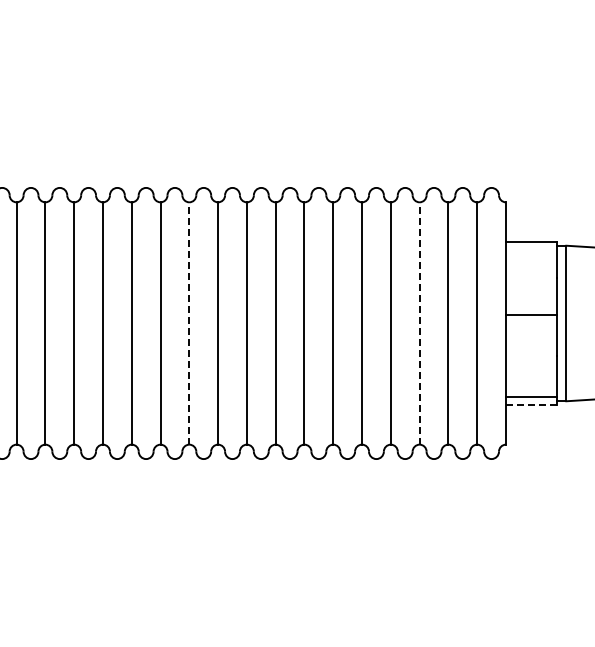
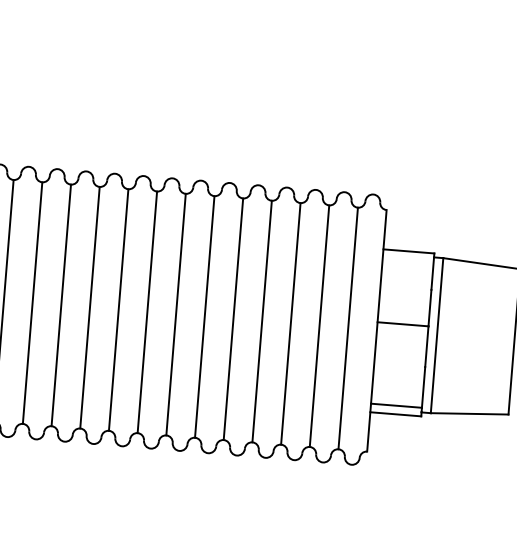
line: (189, 323) -> (61, 305), dashed -> solid
line: (419, 323) -> (290, 323), dashed -> solid
line: (531, 405) -> (395, 414), dashed -> solid

